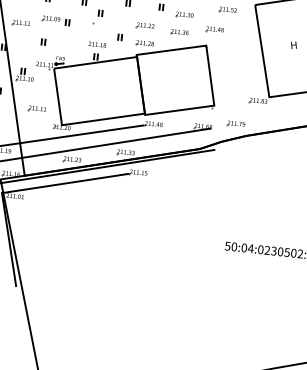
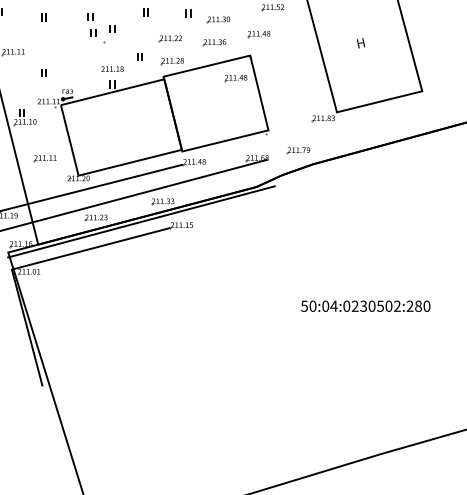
part: (85, 14) -> (93, 32), added
part: (55, 20) -> (56, 44), removed
part: (192, 62) -> (235, 78), added

